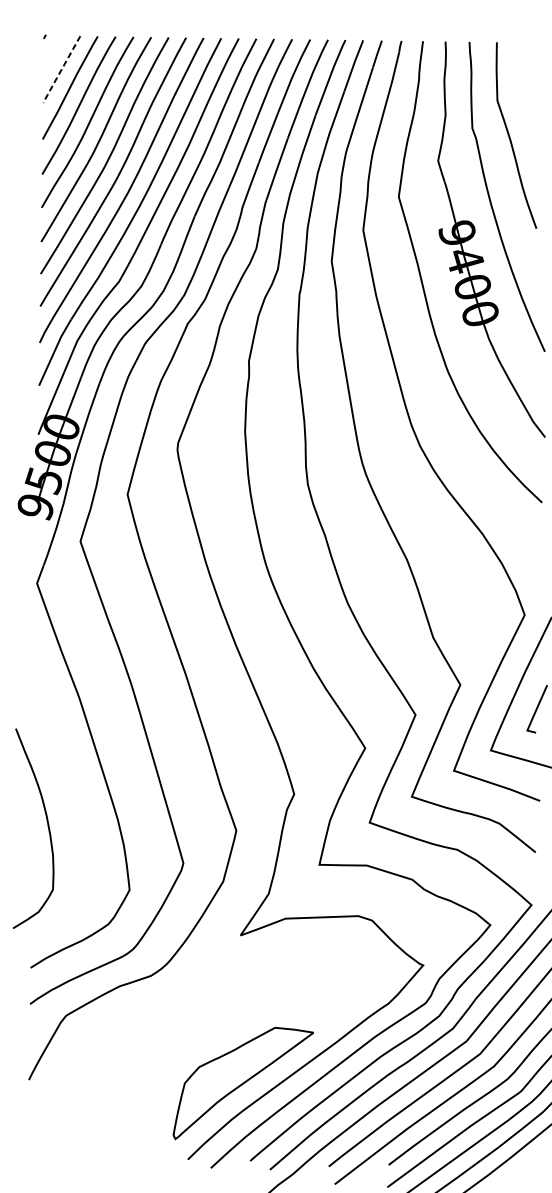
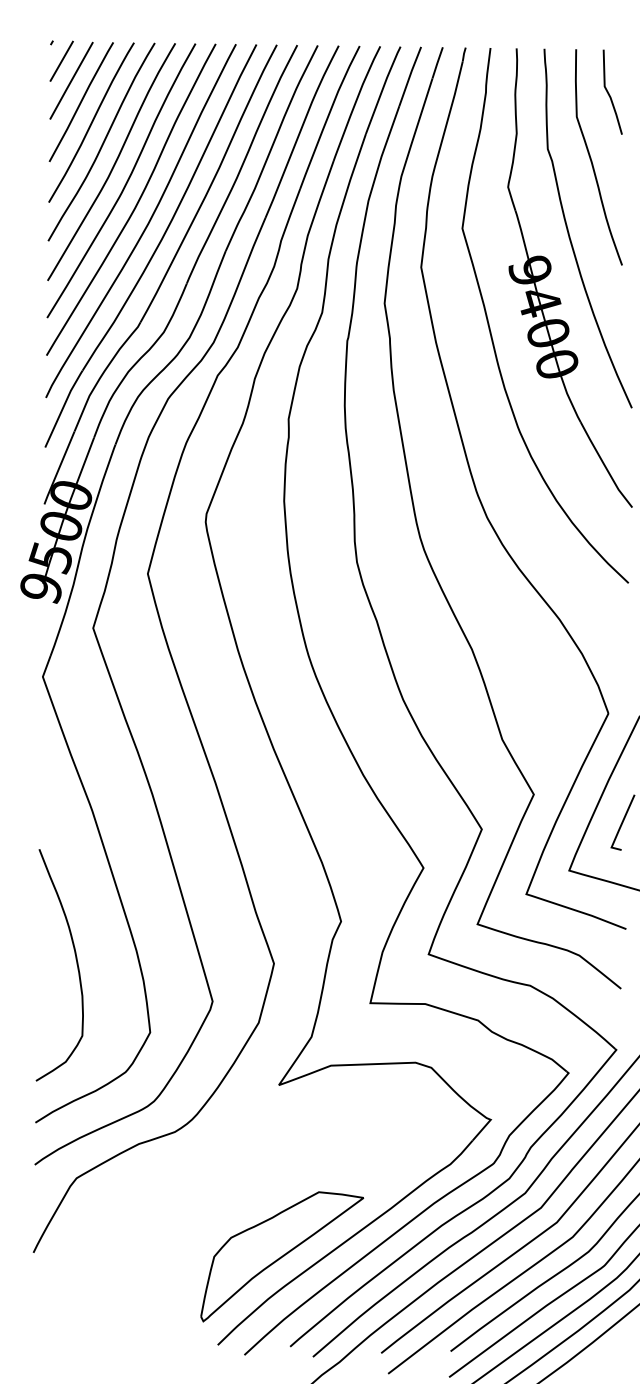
line: (53, 52) -> (61, 60), added
line: (60, 70) -> (70, 81), dashed -> solid
line: (525, 80) -> (609, 93), added
curve: (47, 828) -> (76, 964), moved

